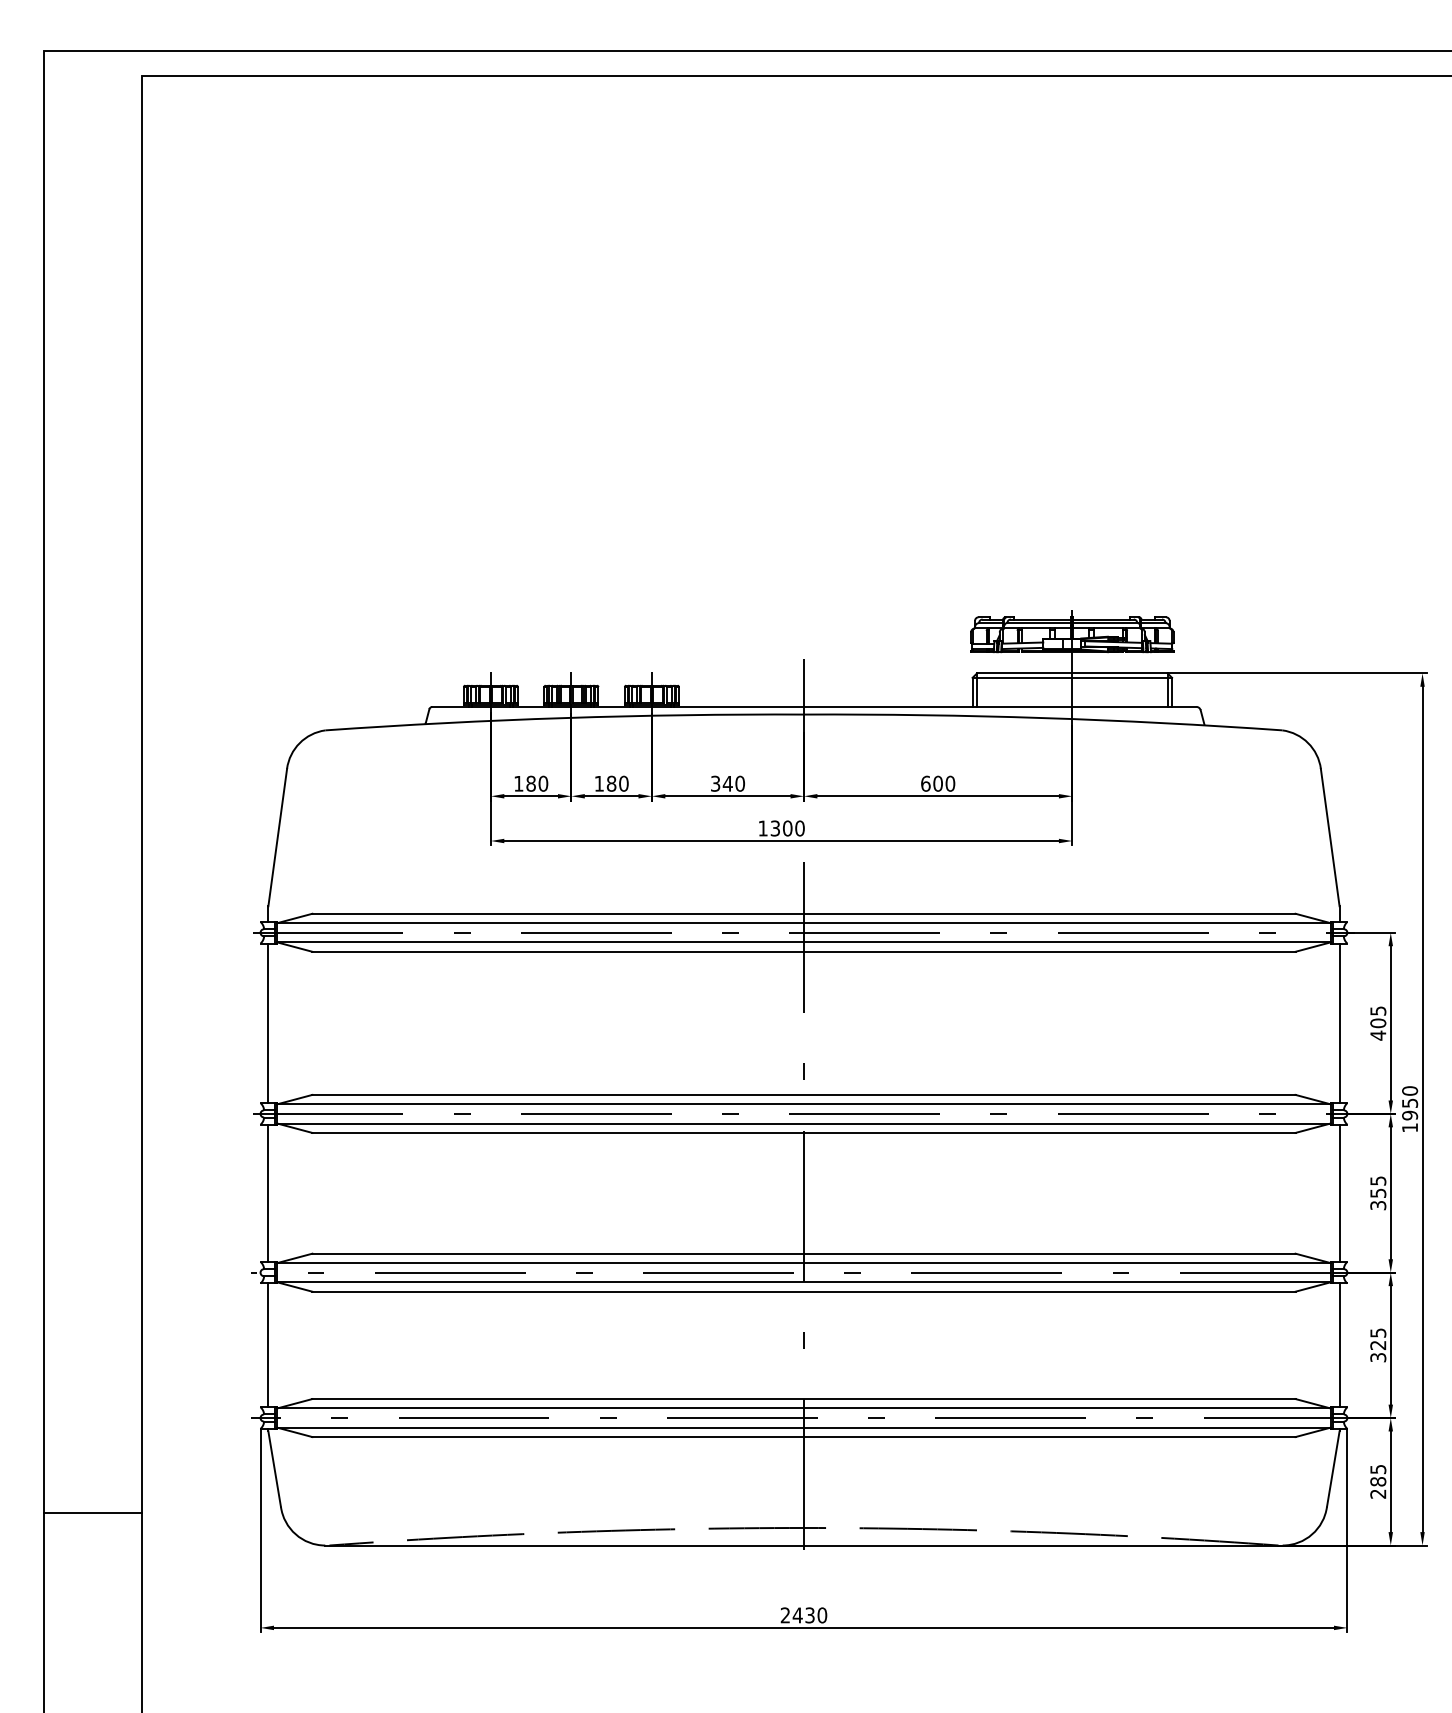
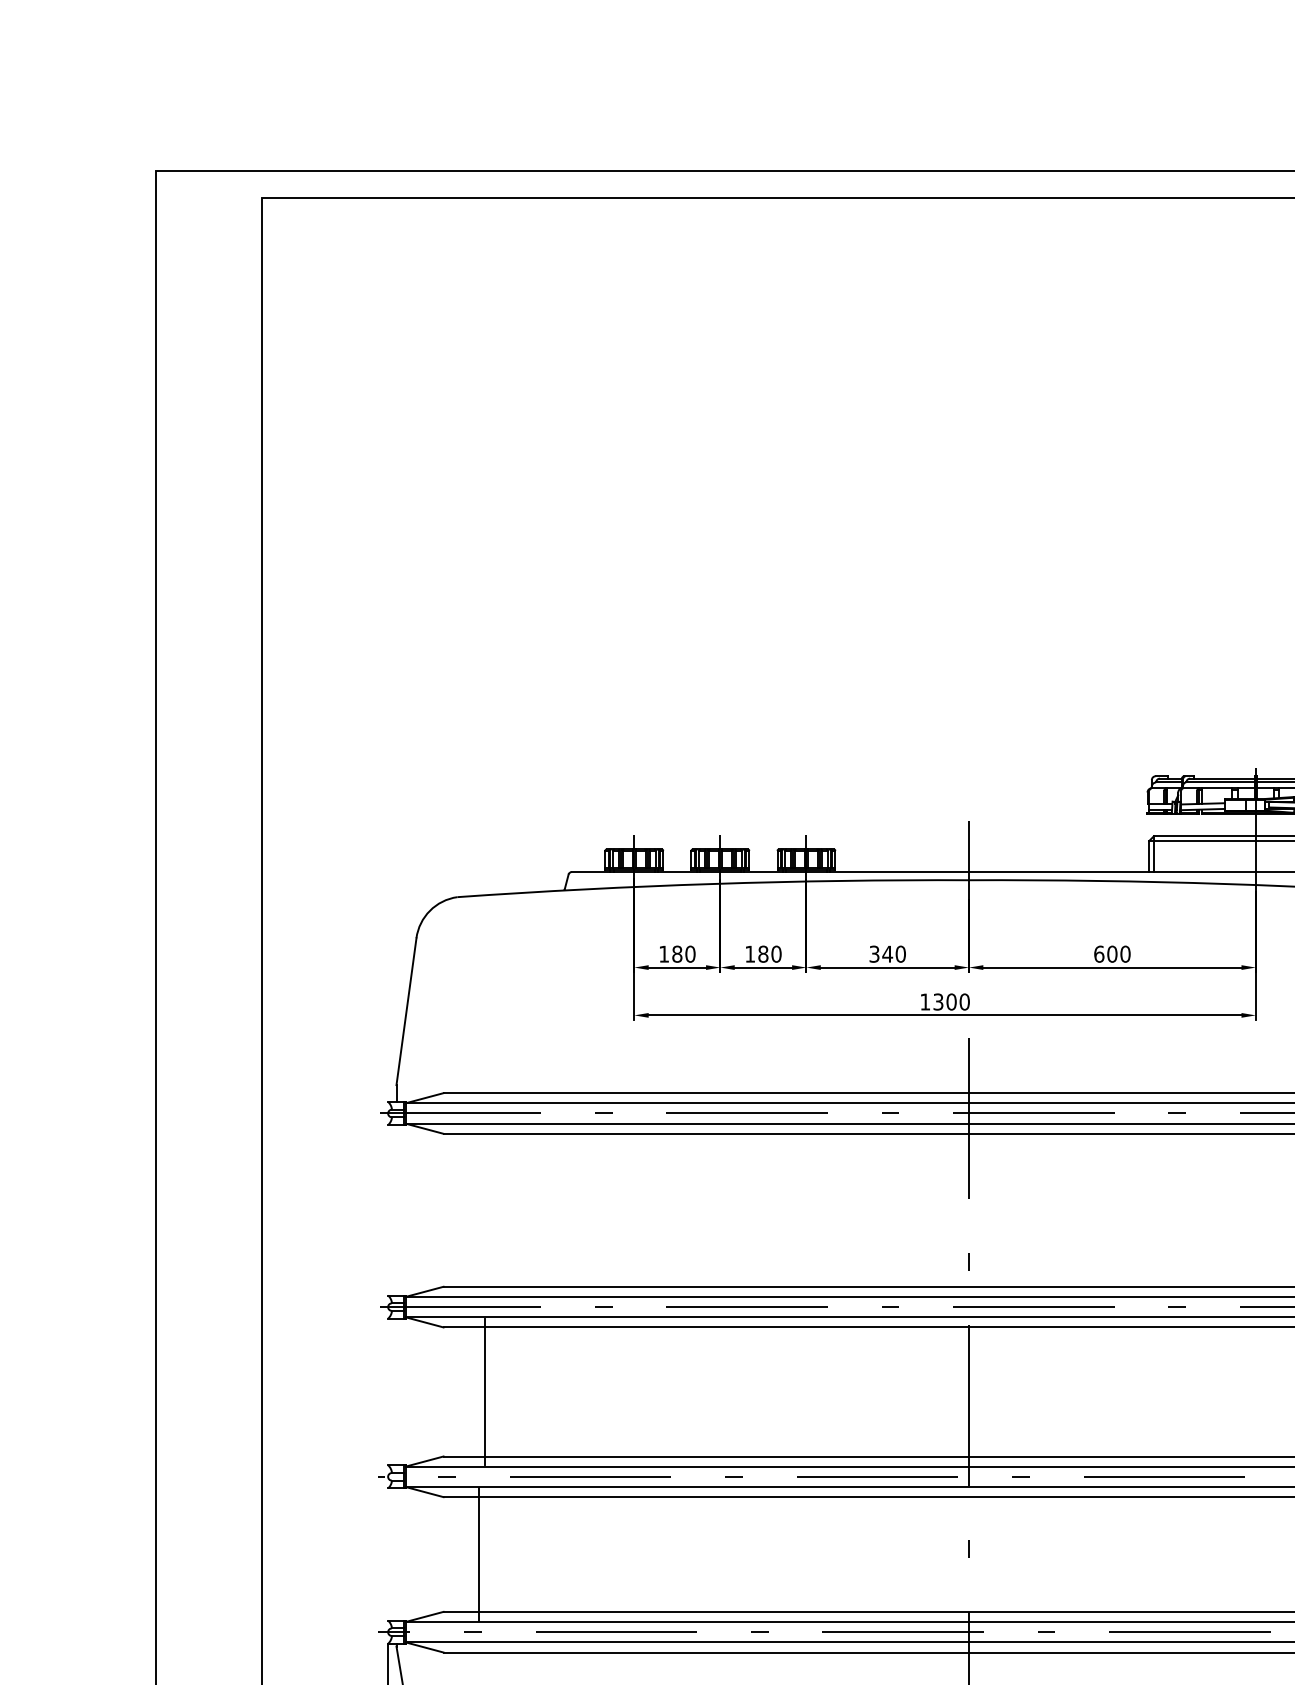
line: (268, 1023) -> (396, 1210), removed
line: (268, 1192) -> (485, 1391), moved
line: (268, 1345) -> (478, 1554), moved

